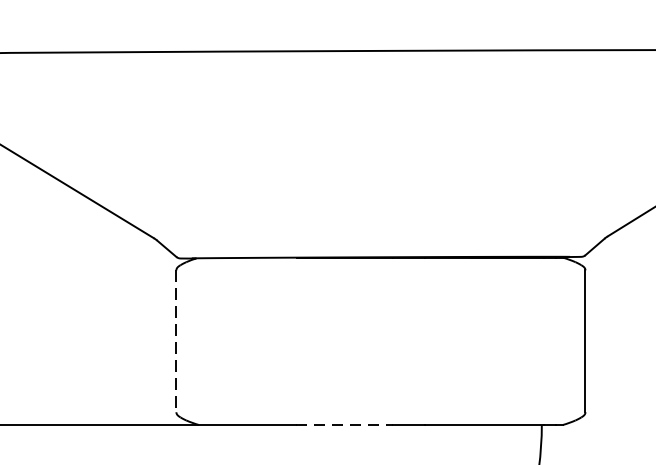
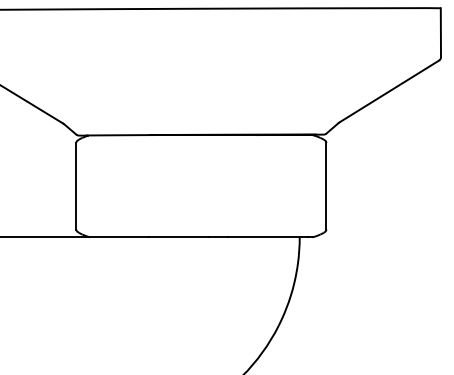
line: (176, 341) -> (76, 186), dashed -> solid
line: (345, 425) -> (179, 237), dashed -> solid

